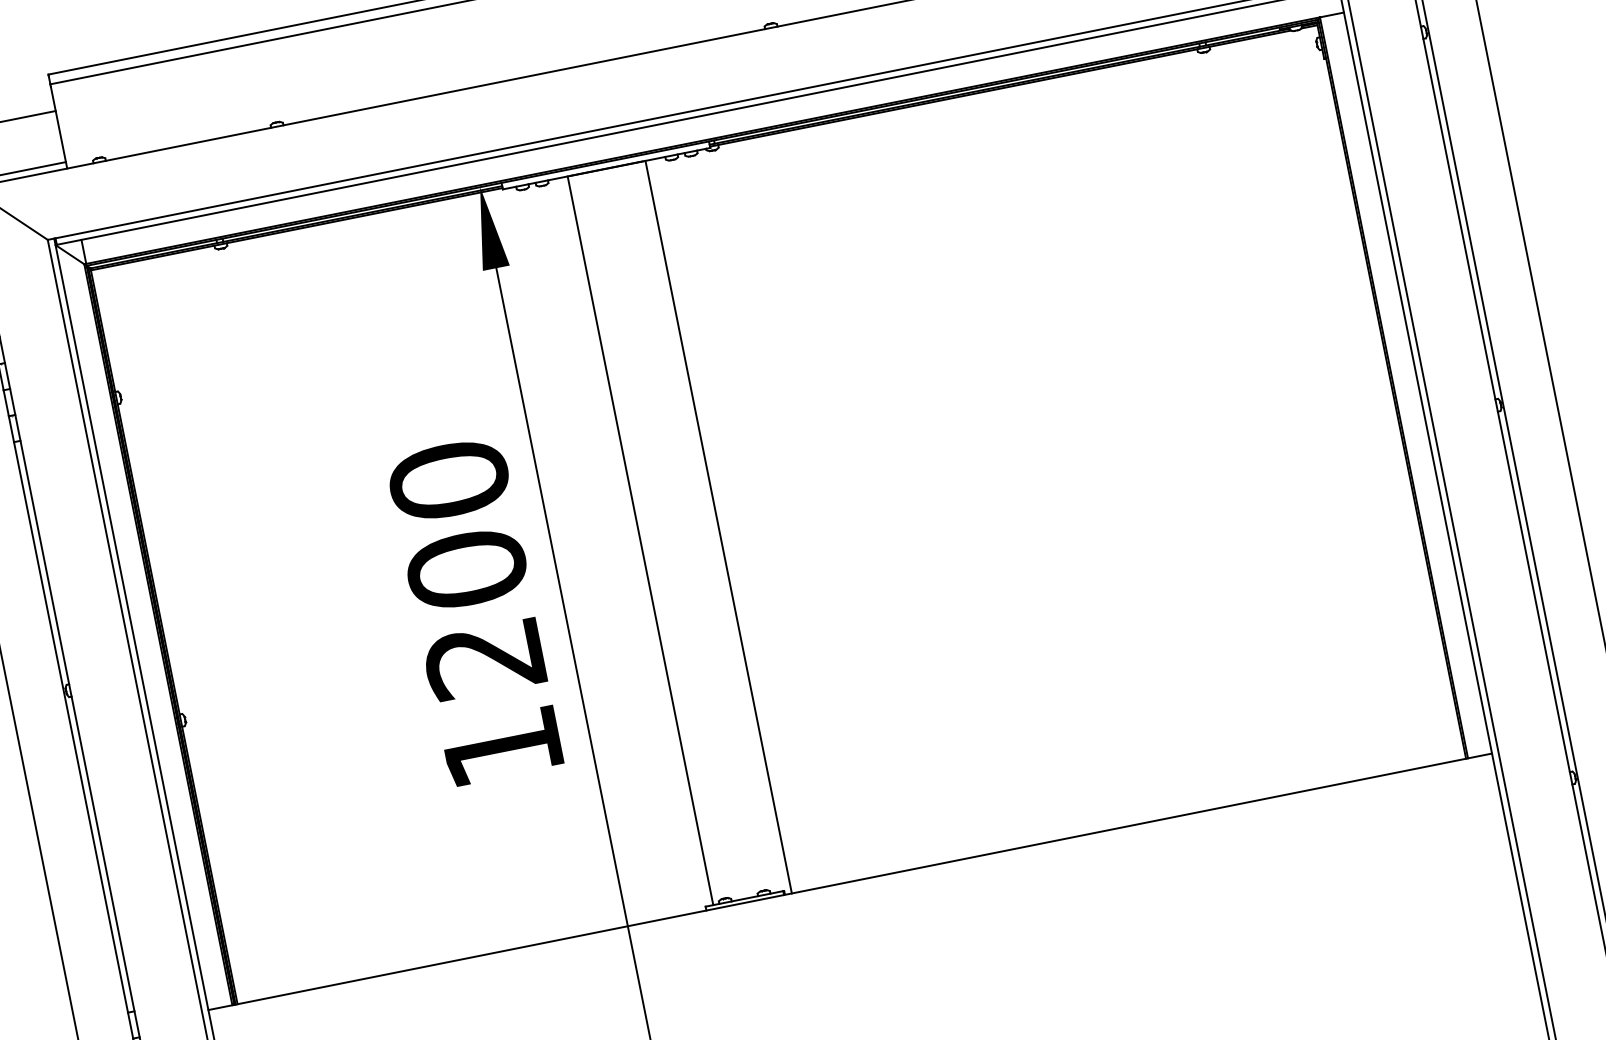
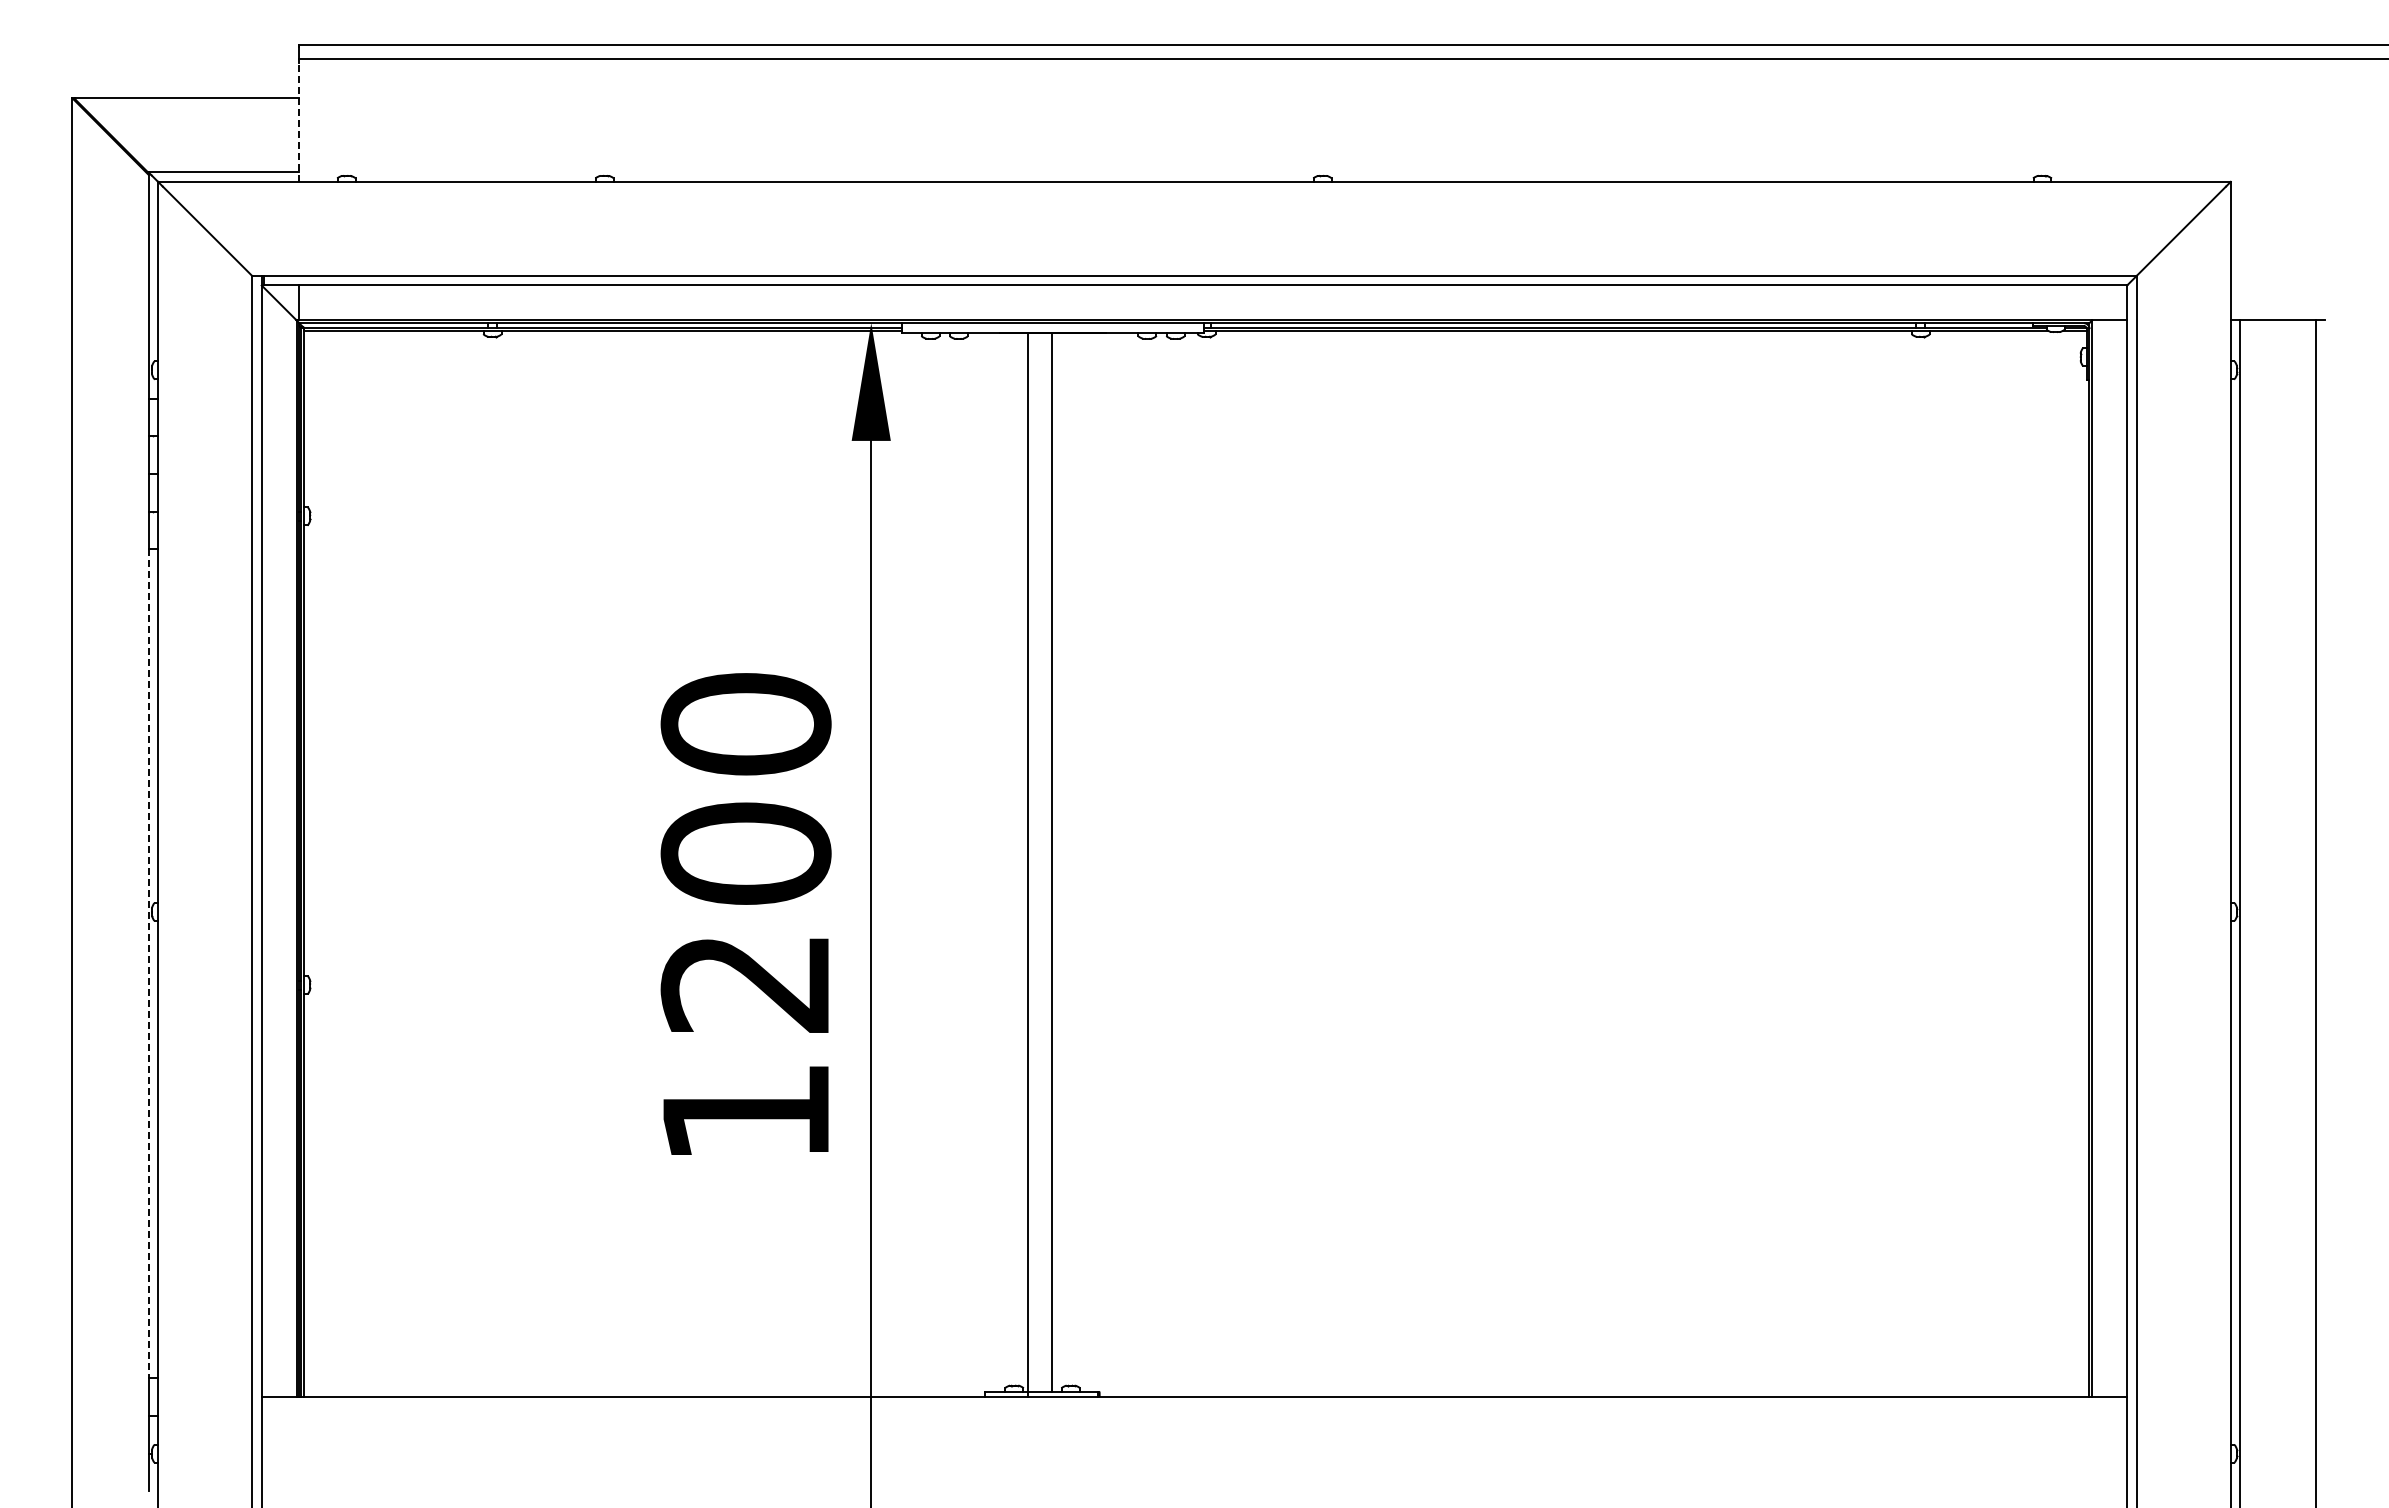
line: (59, 127) -> (299, 121), solid -> dashed
line: (718, 526) -> (1027, 864), moved
line: (640, 540) -> (1051, 861), moved
line: (70, 727) -> (148, 963), solid -> dashed

